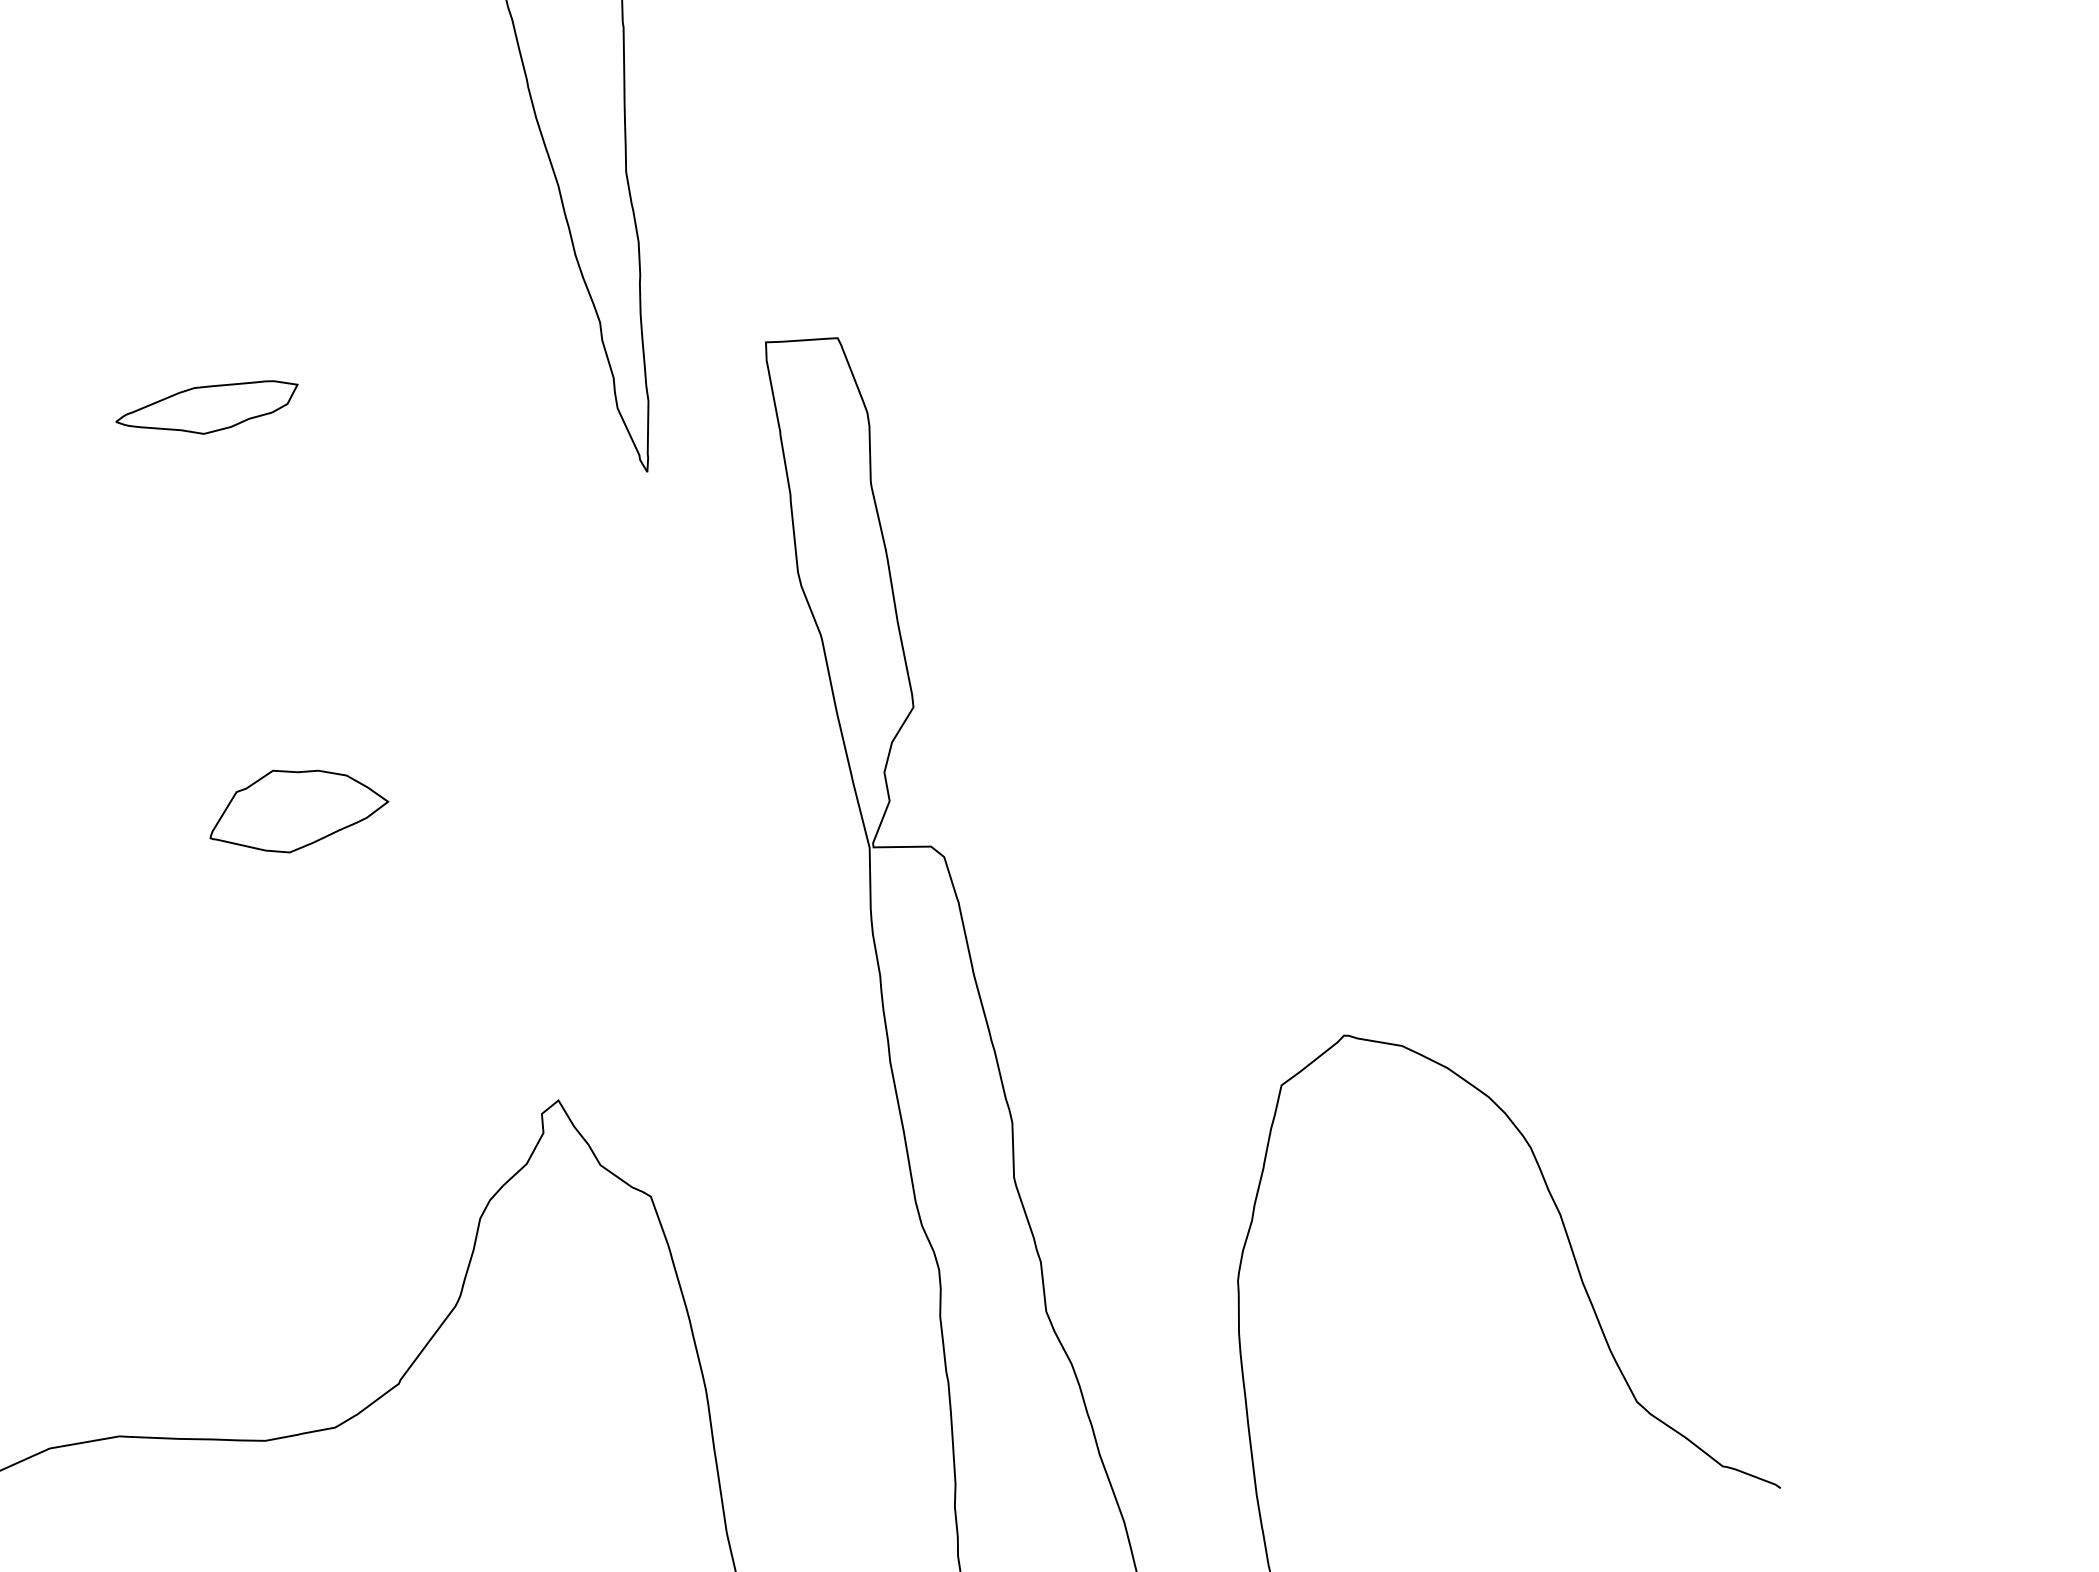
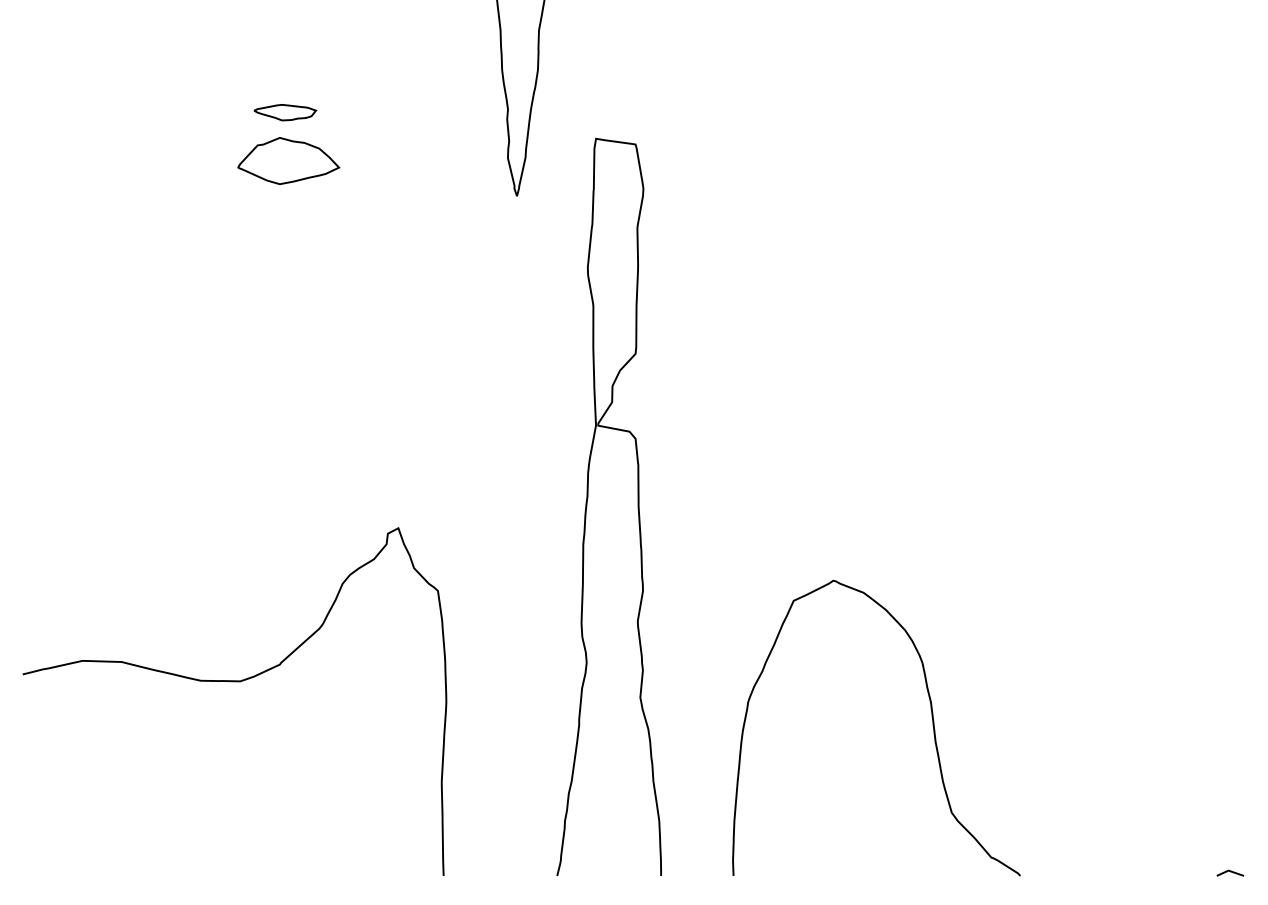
part: (208, 408) -> (285, 112), size x0.6
part: (296, 807) -> (288, 160), moved

